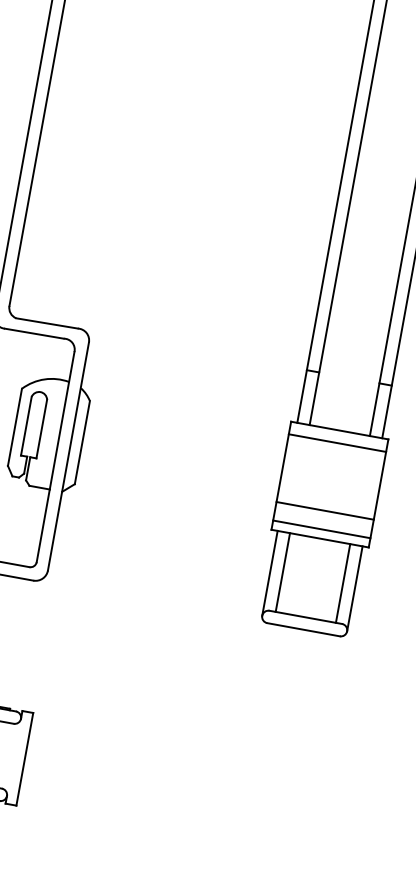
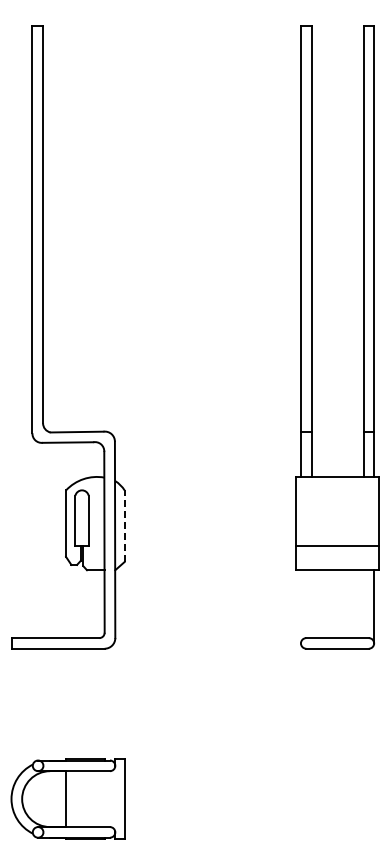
line: (82, 442) -> (124, 526), solid -> dashed
line: (337, 442) -> (337, 487), removed
line: (321, 529) -> (337, 562), removed
line: (269, 572) -> (300, 606), removed
line: (282, 572) -> (311, 604), removed
line: (343, 583) -> (363, 604), removed

